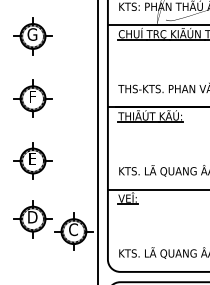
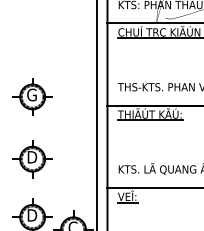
part: (32, 36) -> (32, 34), removed
text: (32, 96) -> (32, 94), F -> G
text: (32, 158) -> (32, 156), E -> D

